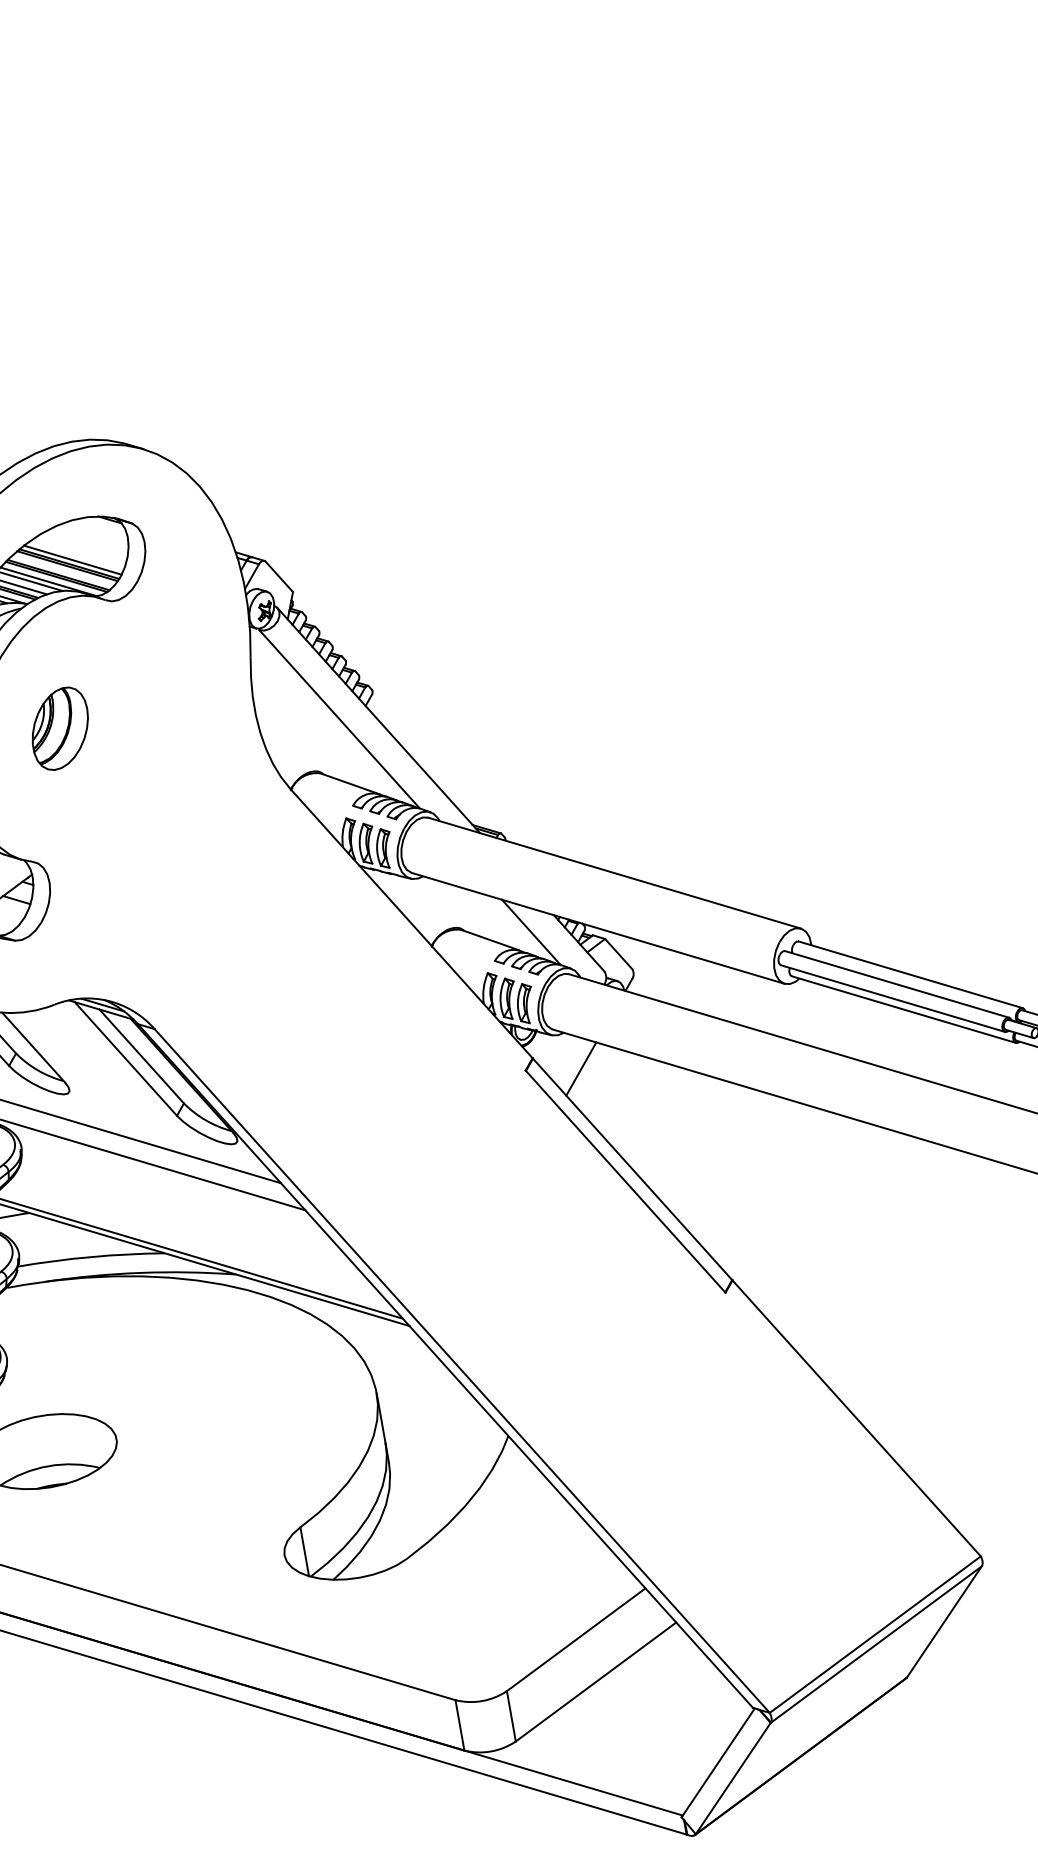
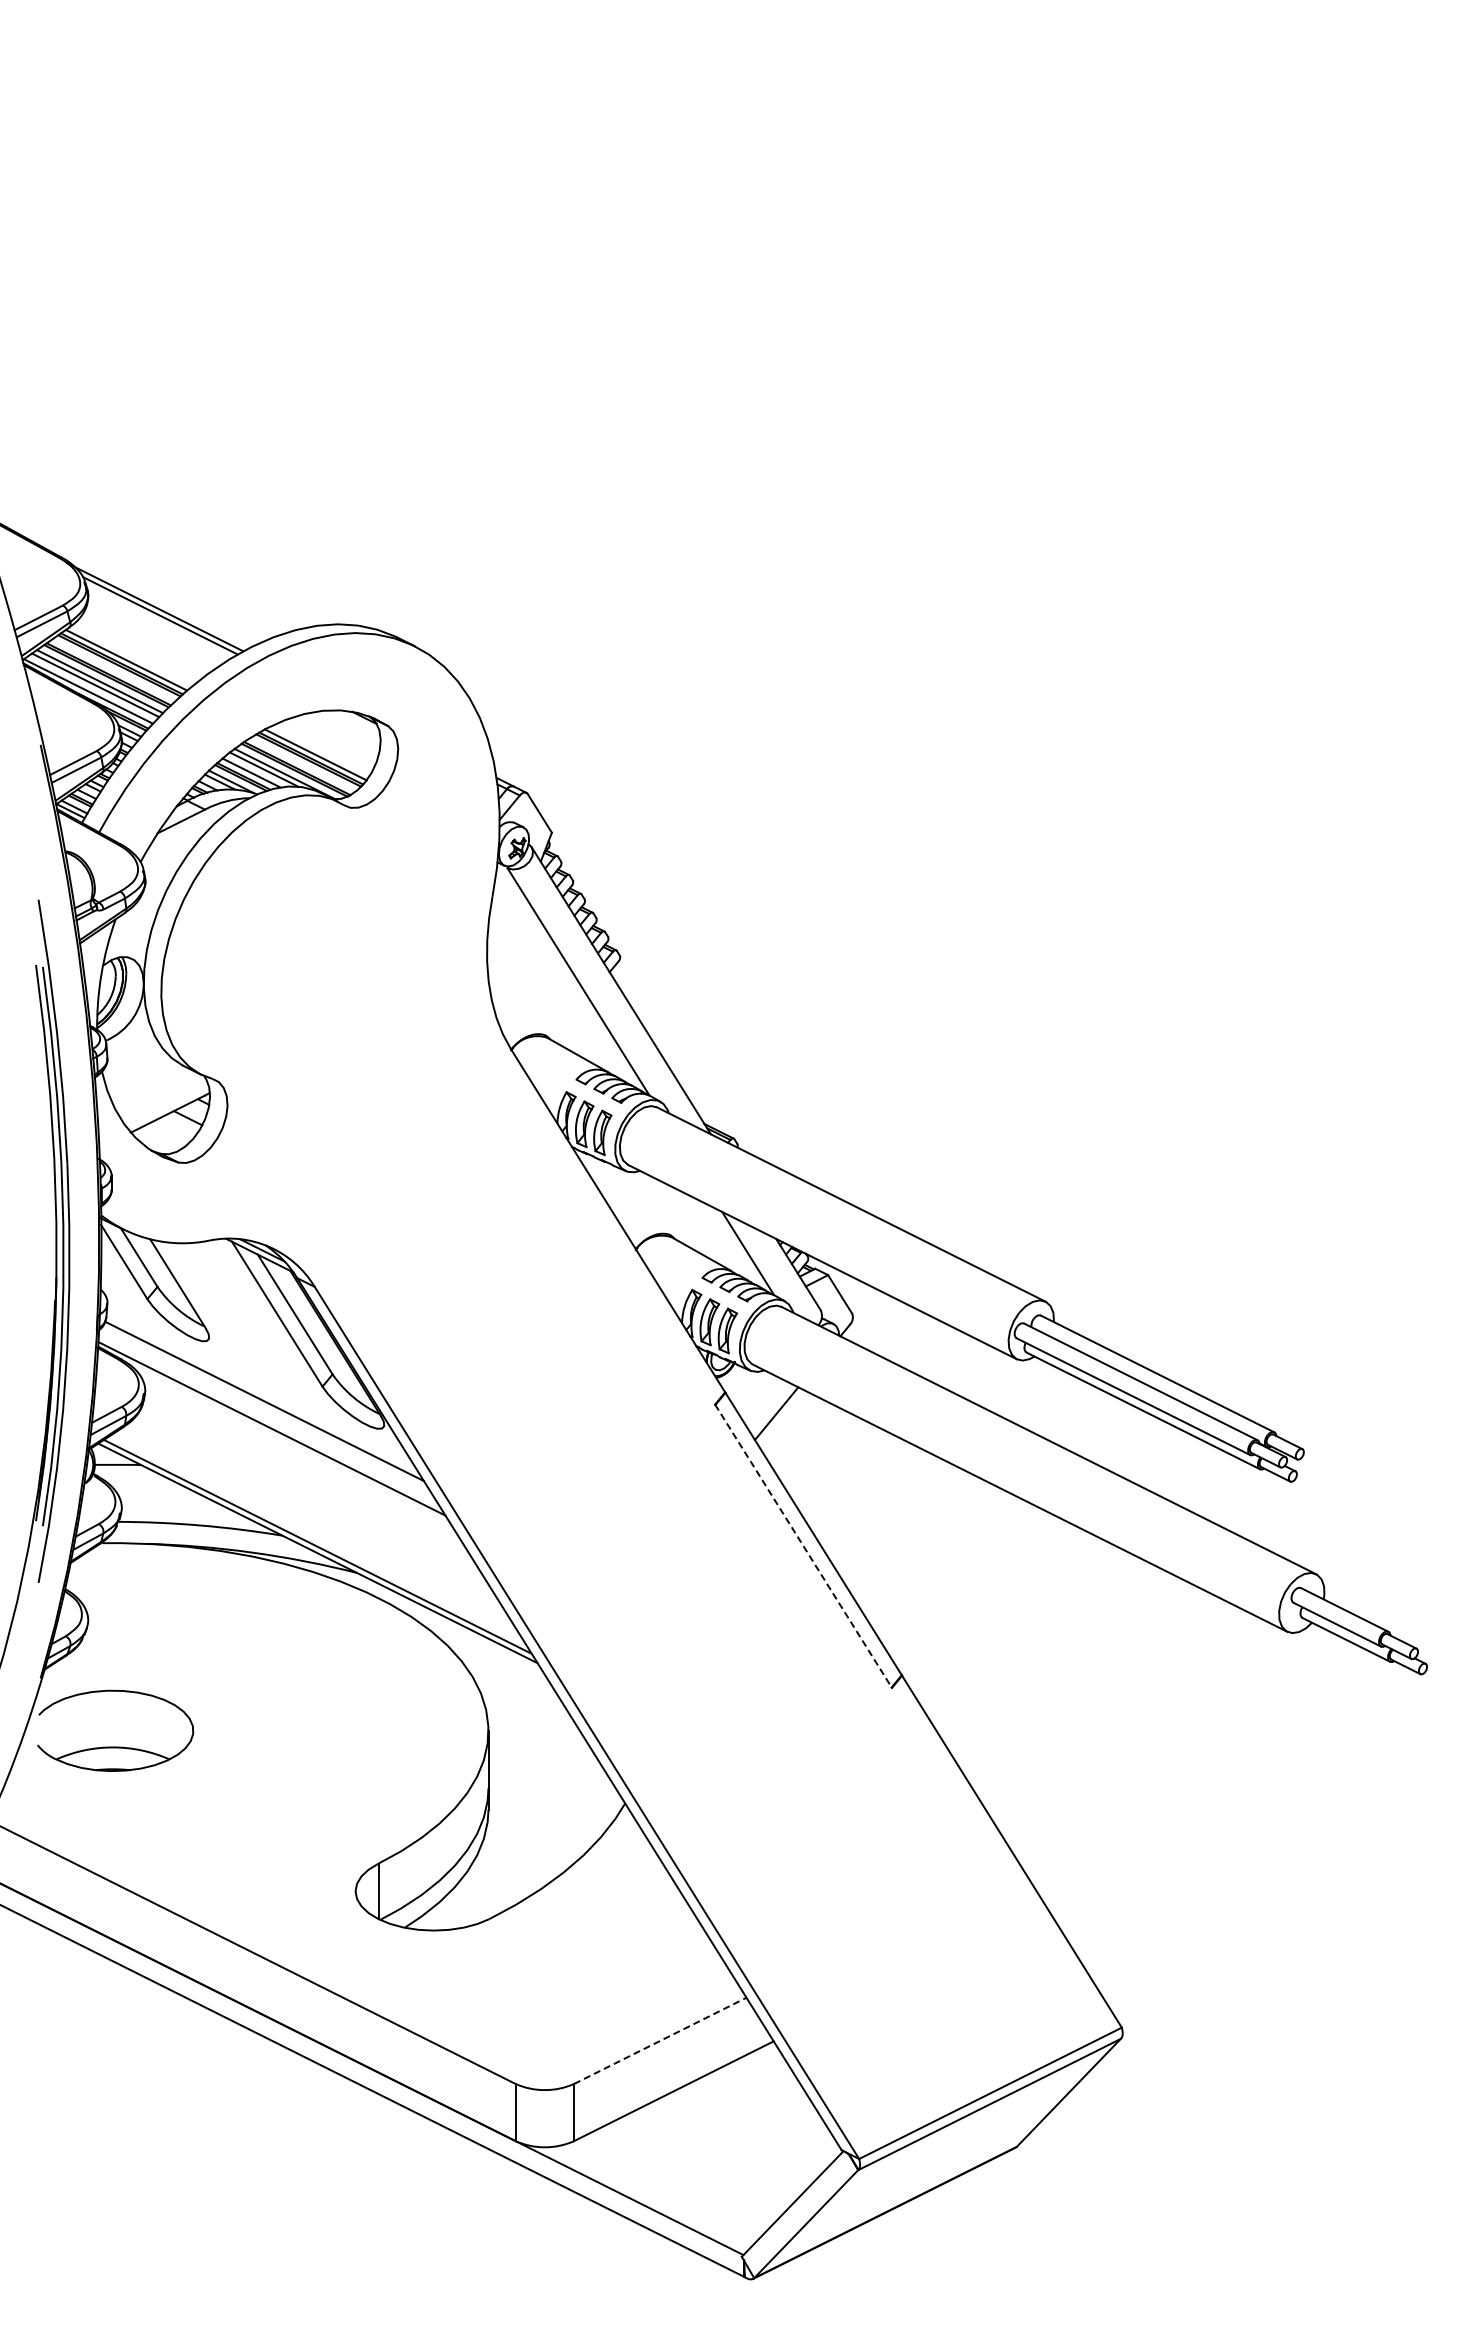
part: (60, 728) -> (269, 937), removed
line: (625, 1181) -> (803, 1546), solid -> dashed
line: (576, 1639) -> (660, 2040), solid -> dashed

